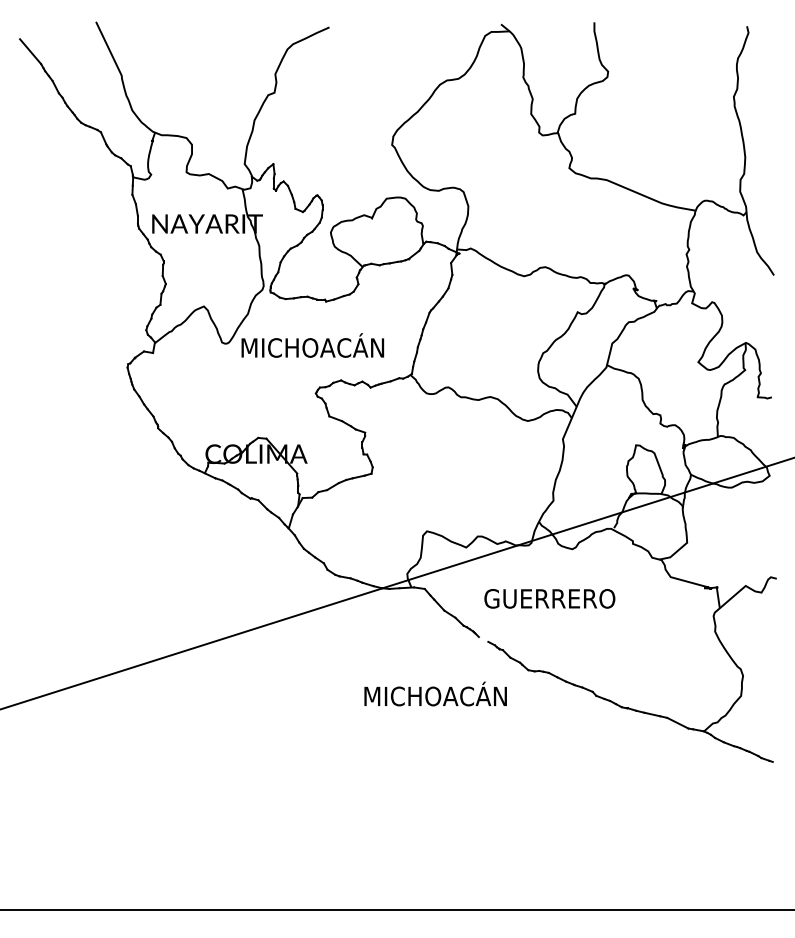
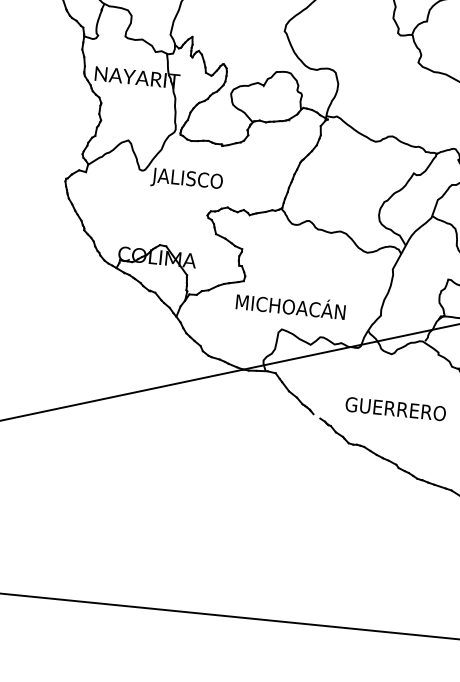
text: (311, 347) -> (207, 180), MICHOACÁN -> JALISCO
text: (549, 598) -> (395, 408), moved
text: (435, 693) -> (290, 304), moved

